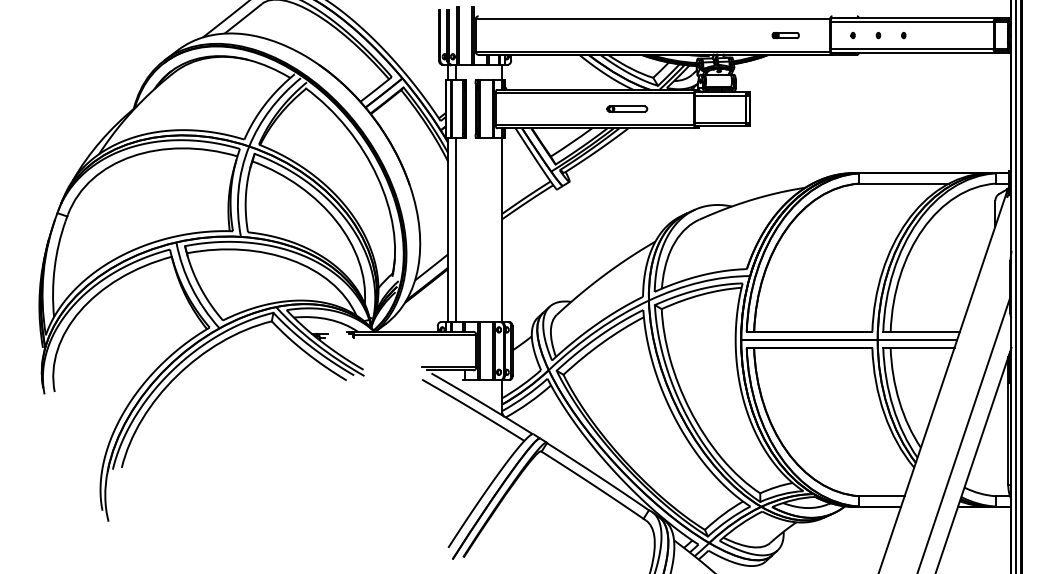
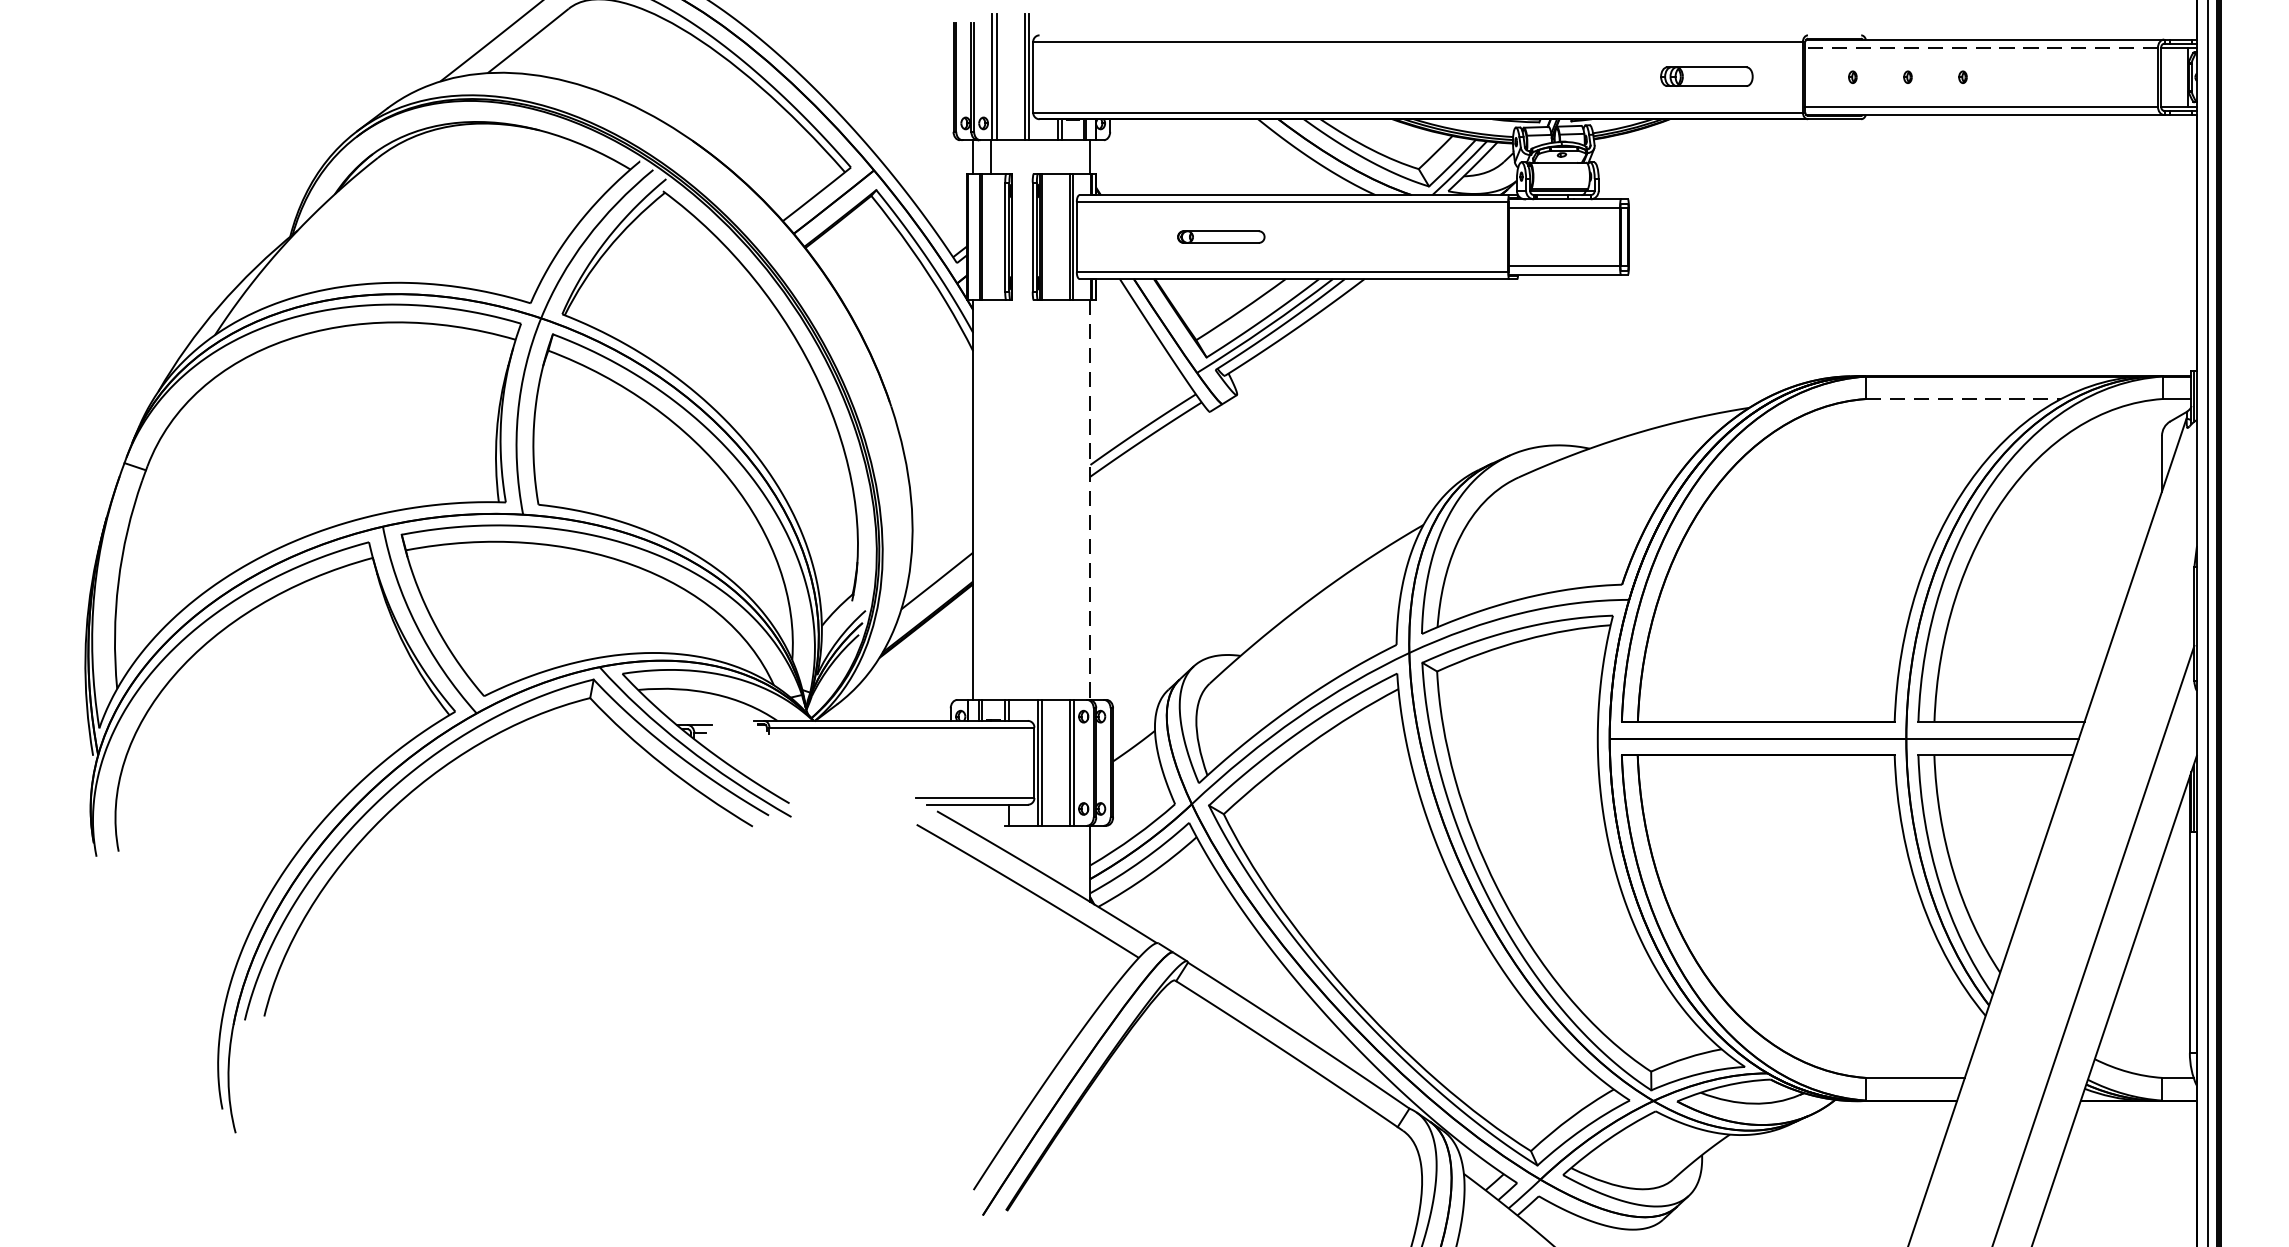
line: (911, 22) -> (1979, 48), solid -> dashed
part: (785, 35) -> (1706, 77), size x1.6
part: (627, 108) -> (1221, 235), moved
line: (904, 183) -> (1964, 398), solid -> dashed
line: (456, 230) -> (991, 500), removed
line: (502, 230) -> (1091, 500), solid -> dashed

